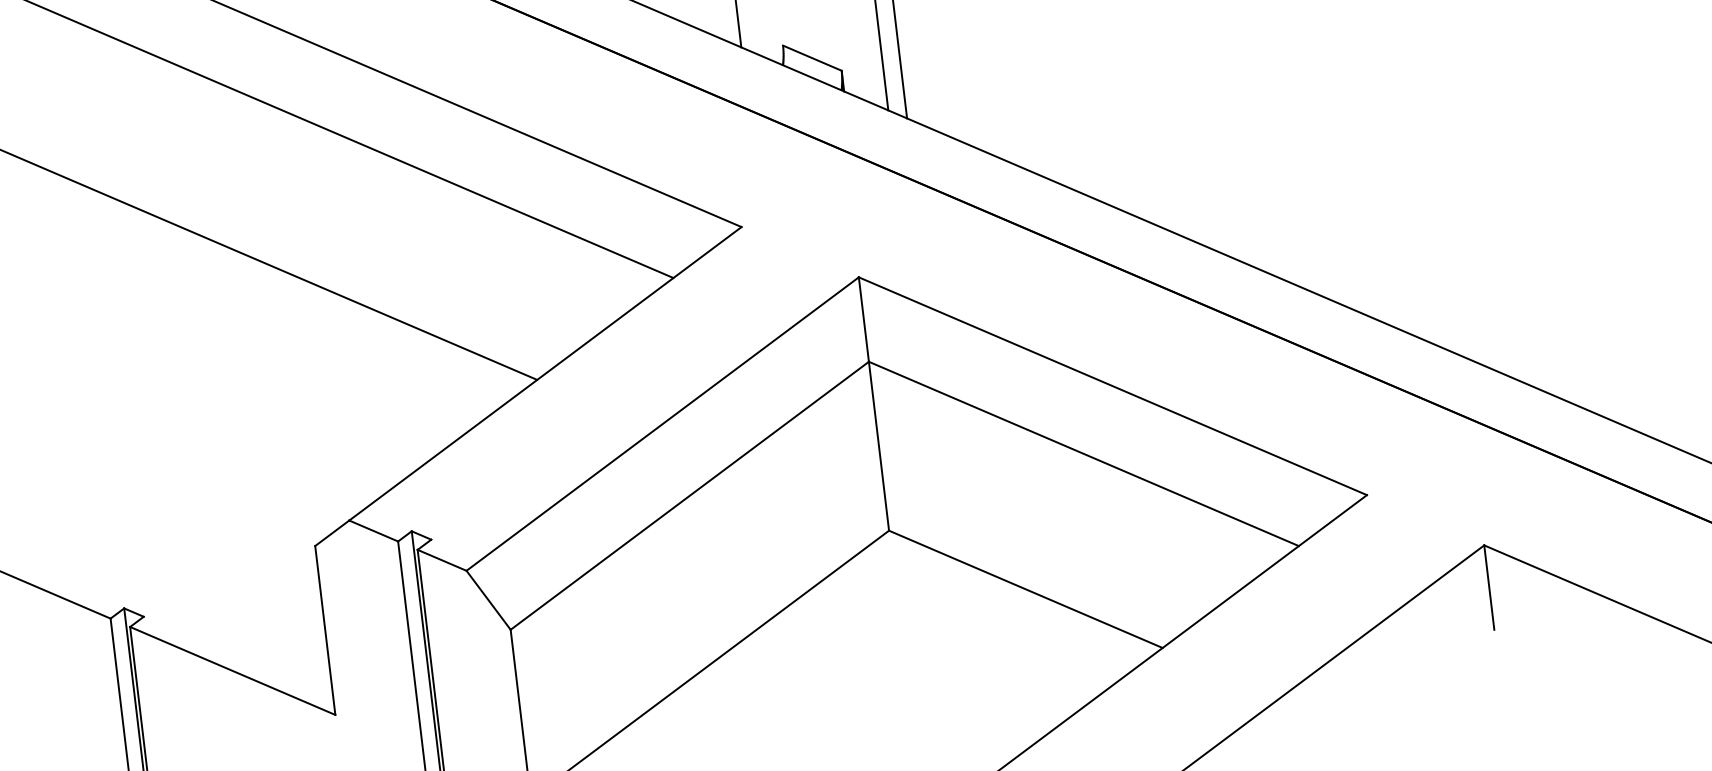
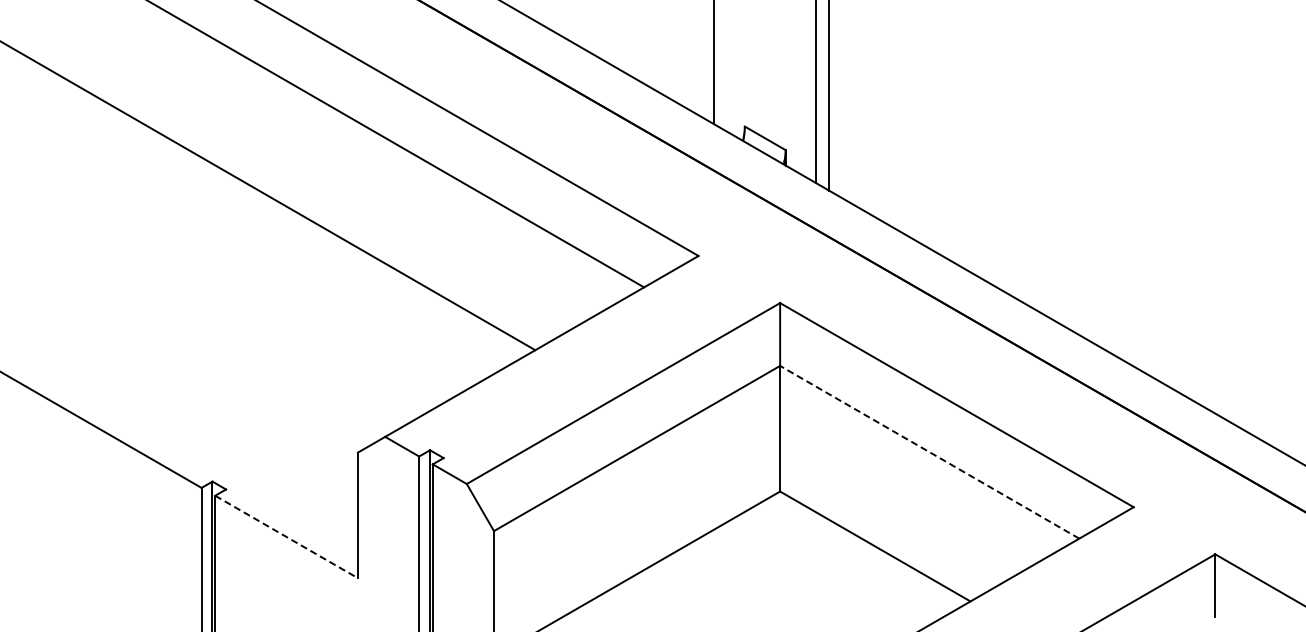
line: (1083, 454) -> (929, 452), solid -> dashed
line: (234, 671) -> (287, 537), solid -> dashed

